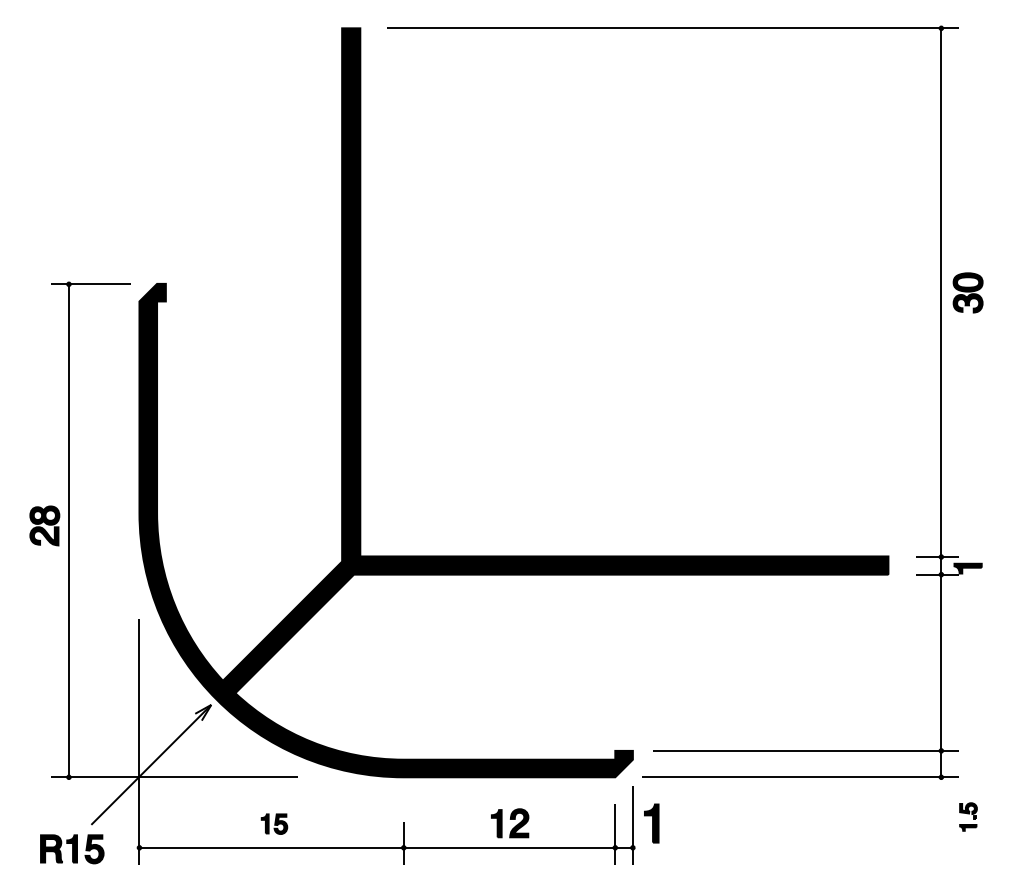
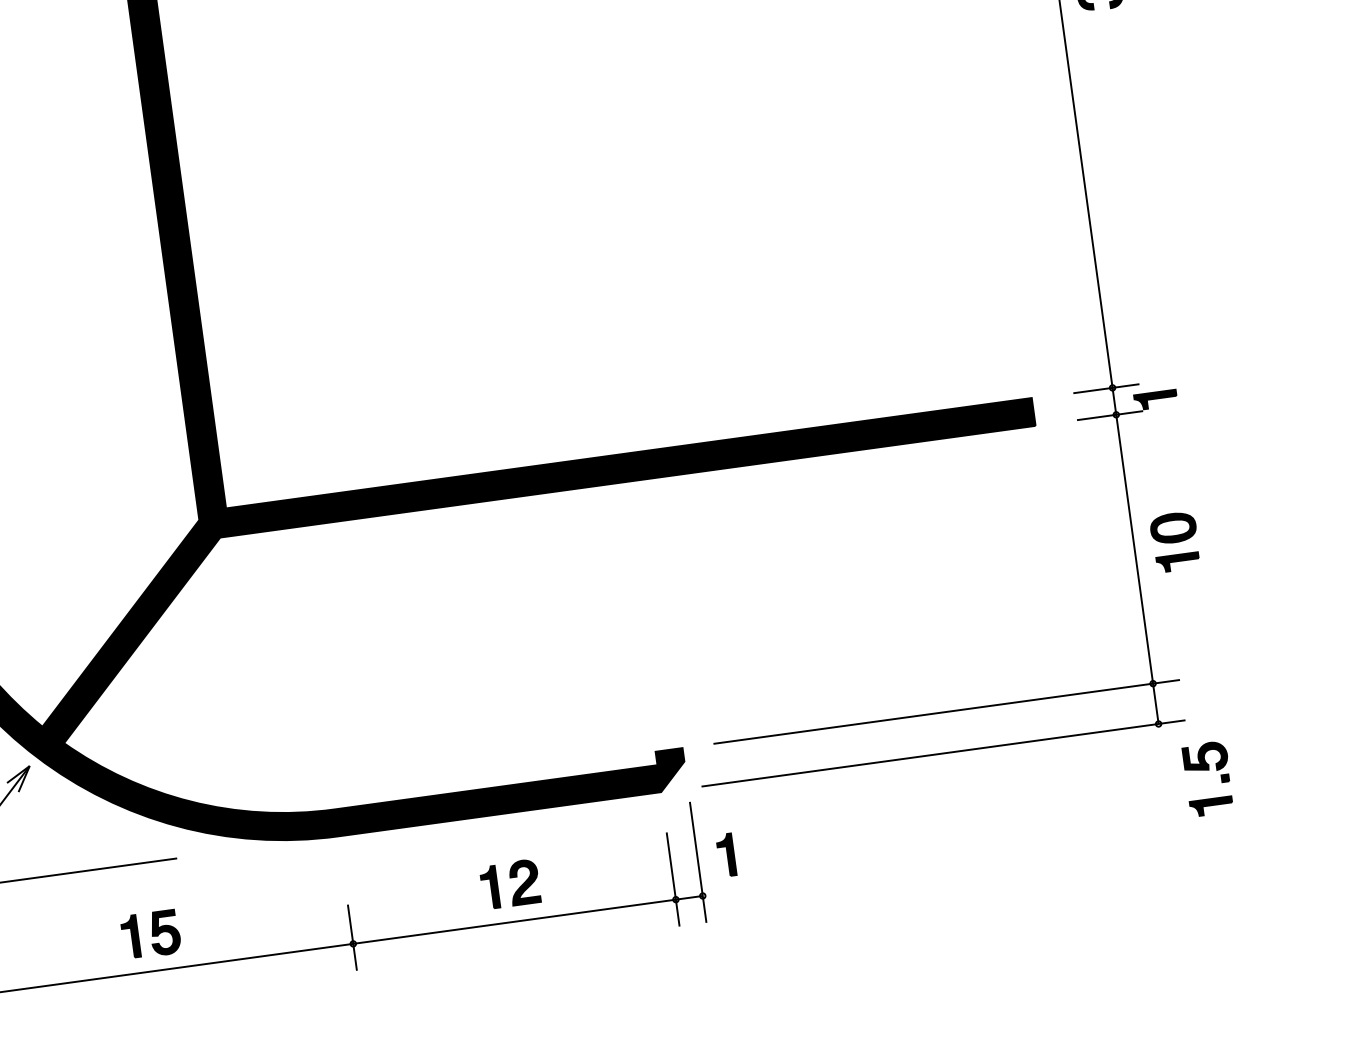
part: (967, 661) -> (1174, 541), added
part: (968, 816) -> (1208, 778), size x1.67
part: (651, 823) -> (726, 855), size x0.71
part: (274, 824) -> (151, 935), size x1.43

